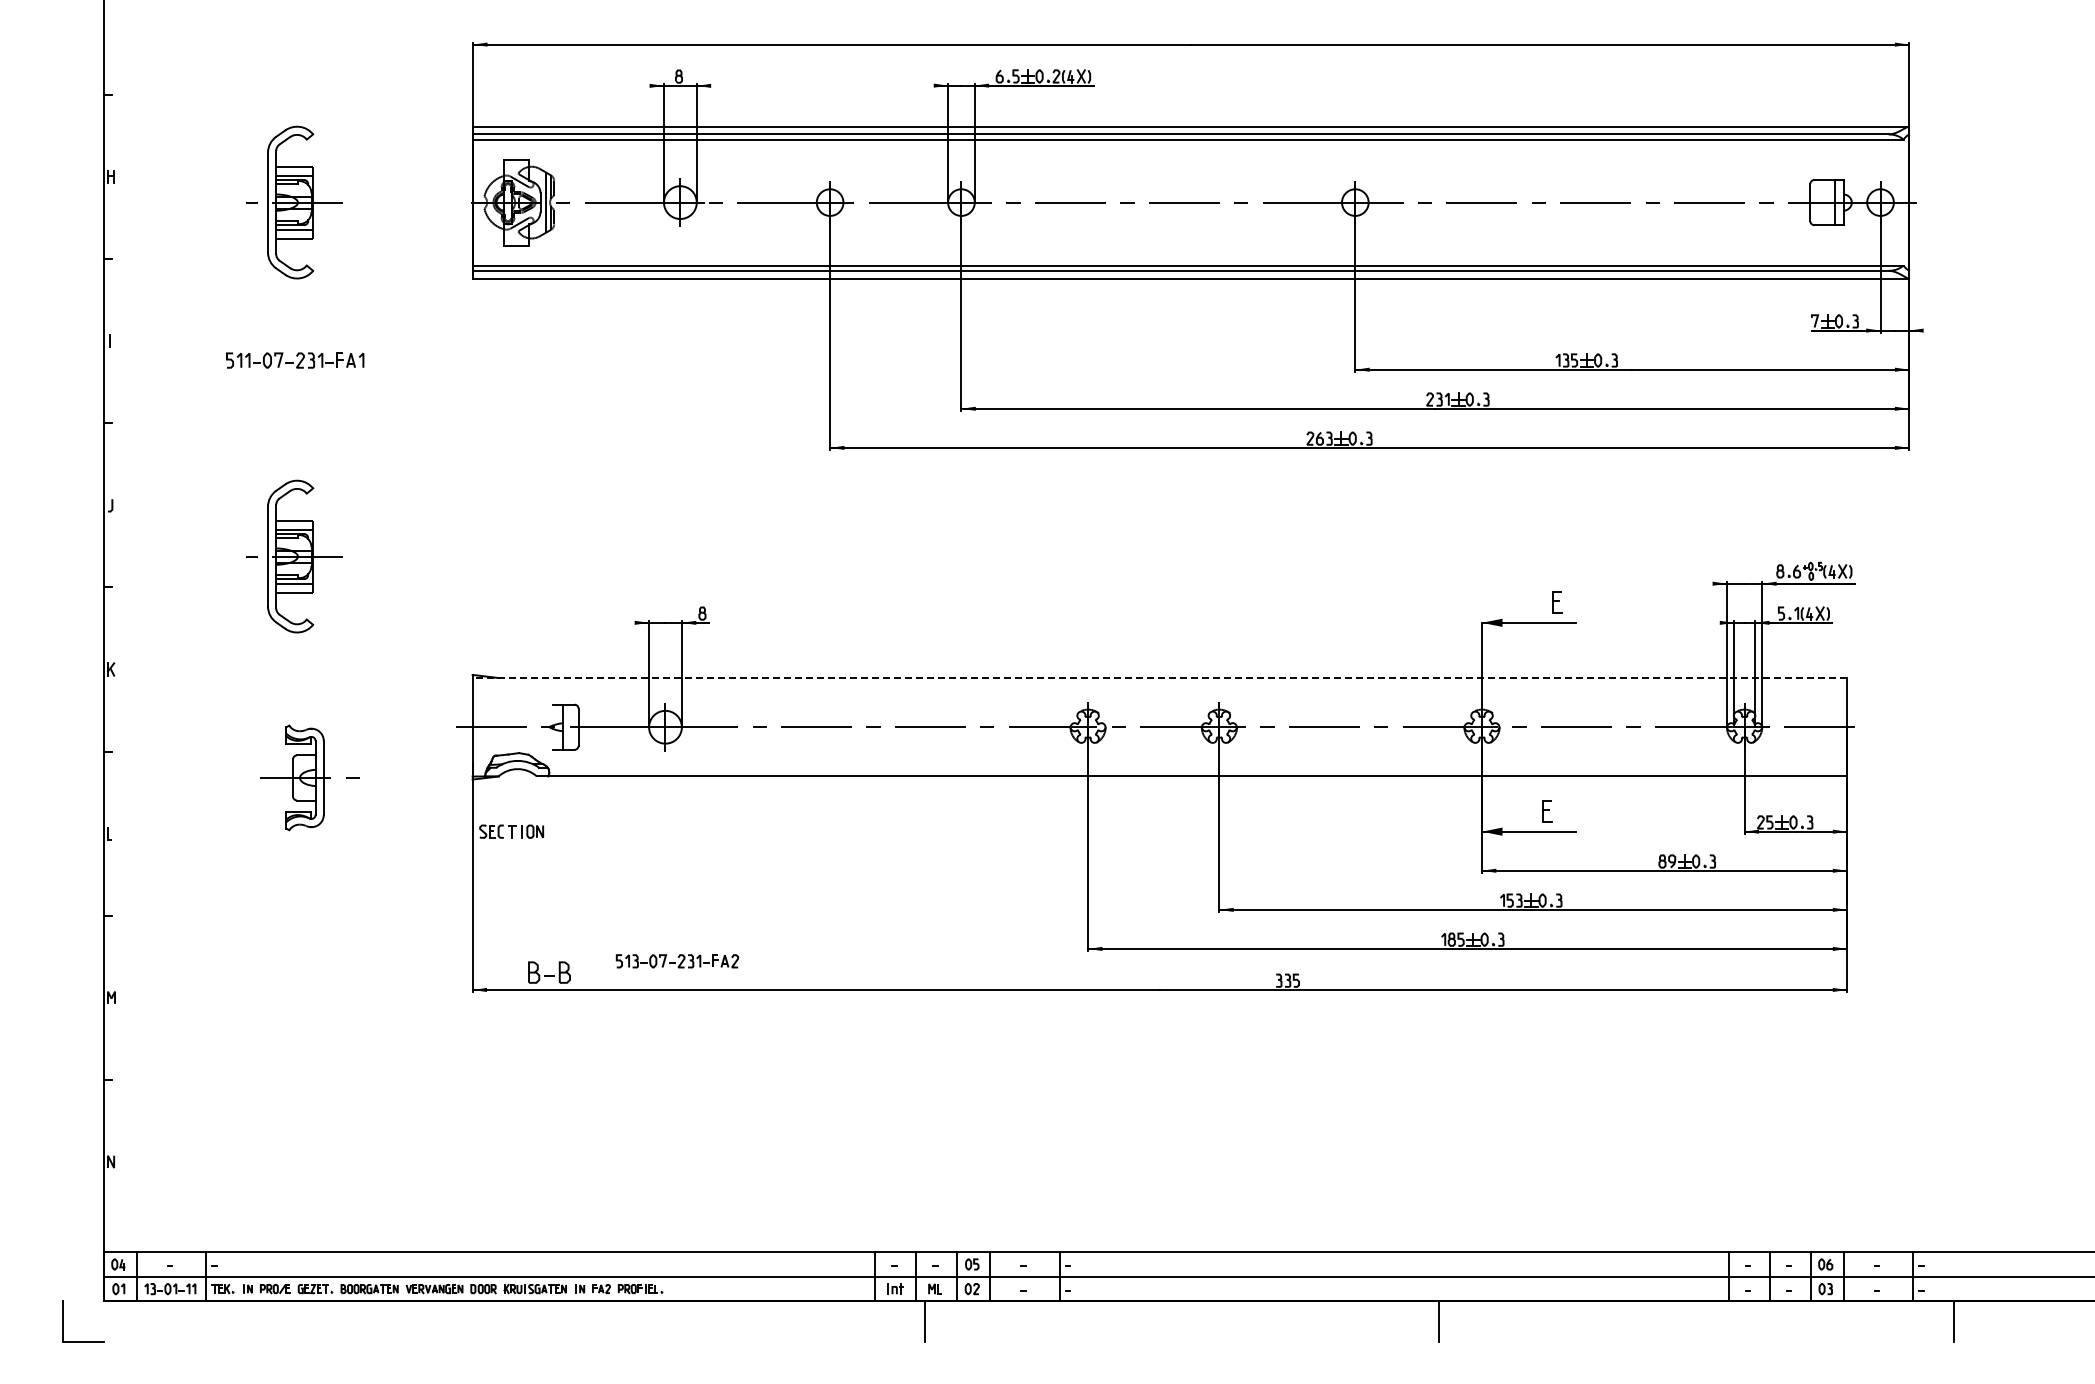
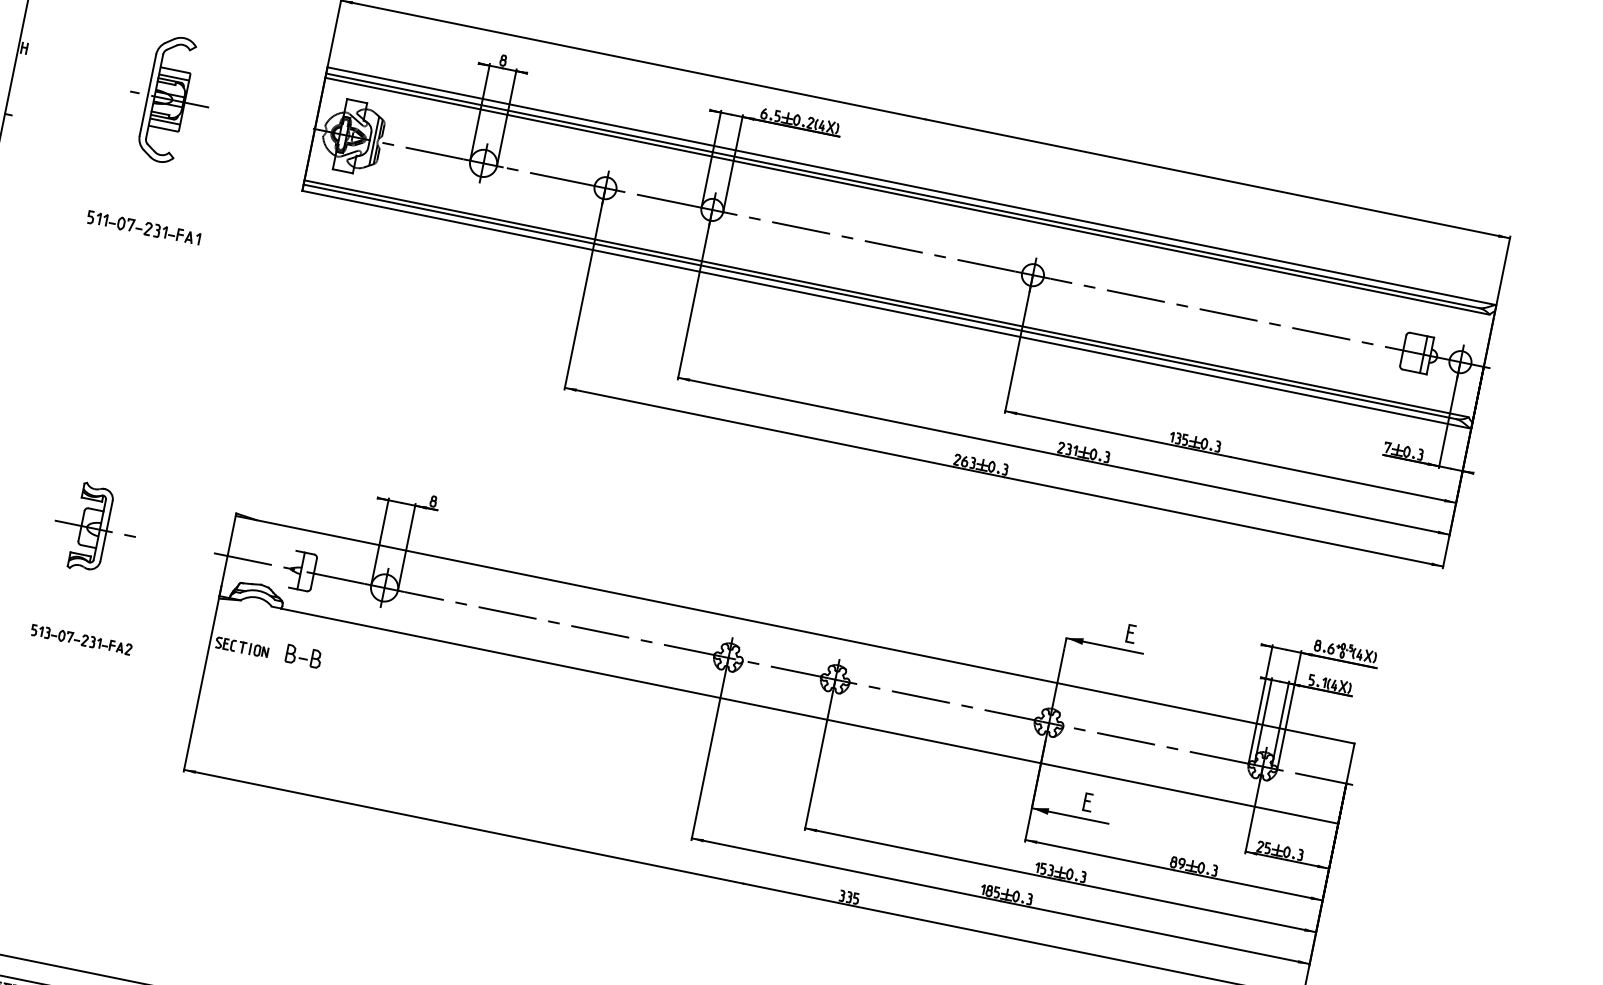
part: (294, 556) -> (110, 387), removed
line: (1159, 678) -> (794, 630), dashed -> solid
part: (309, 777) -> (94, 528), moved
part: (676, 961) -> (80, 639), moved
part: (549, 972) -> (303, 656), moved

